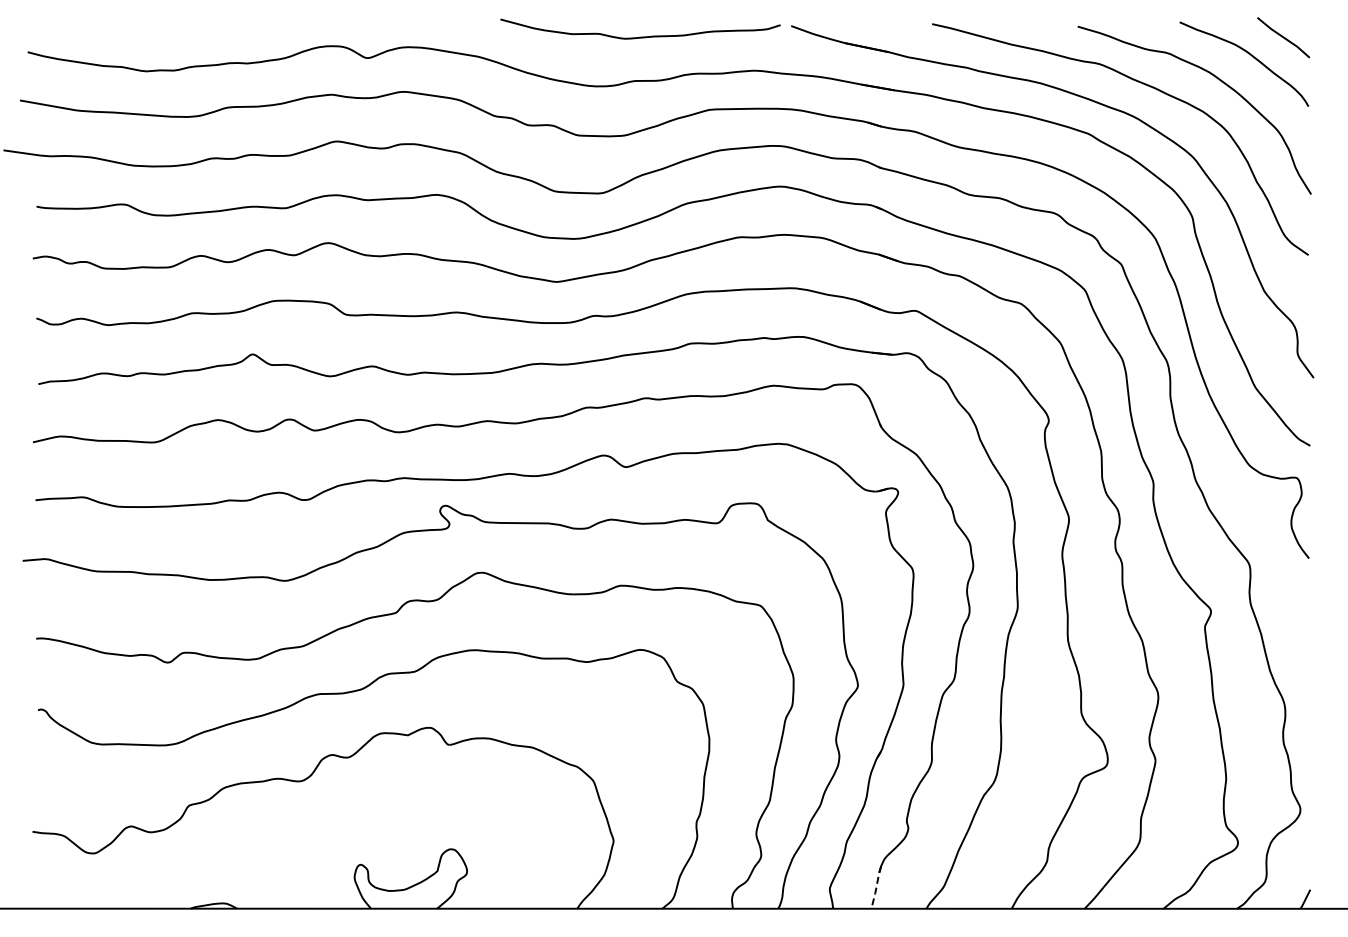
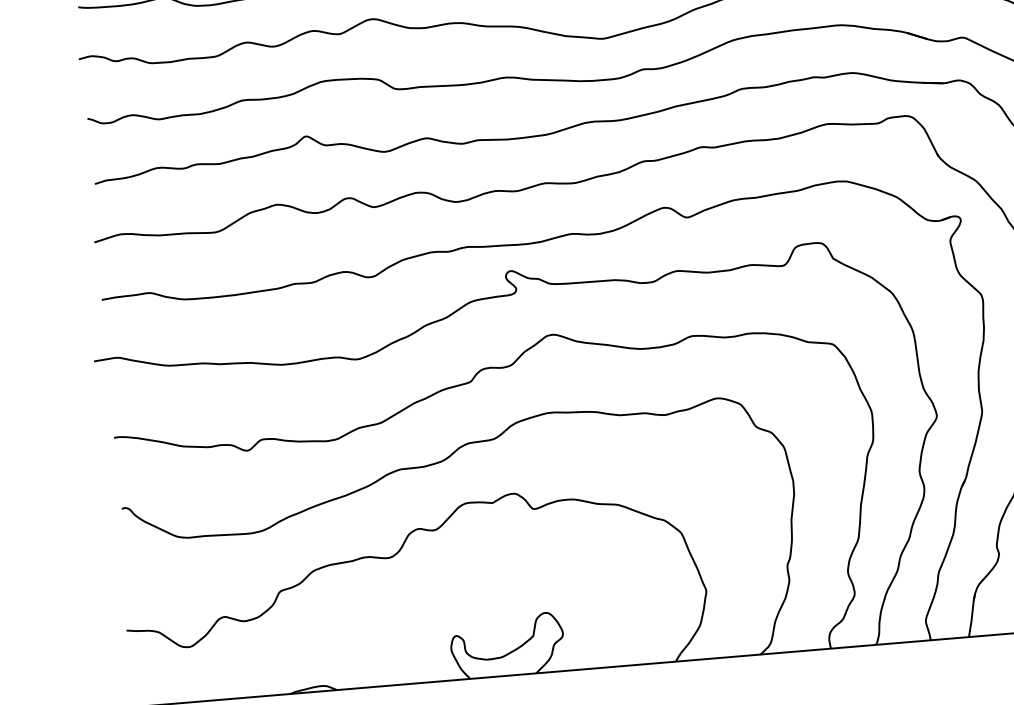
line: (876, 888) -> (972, 616), dashed -> solid

